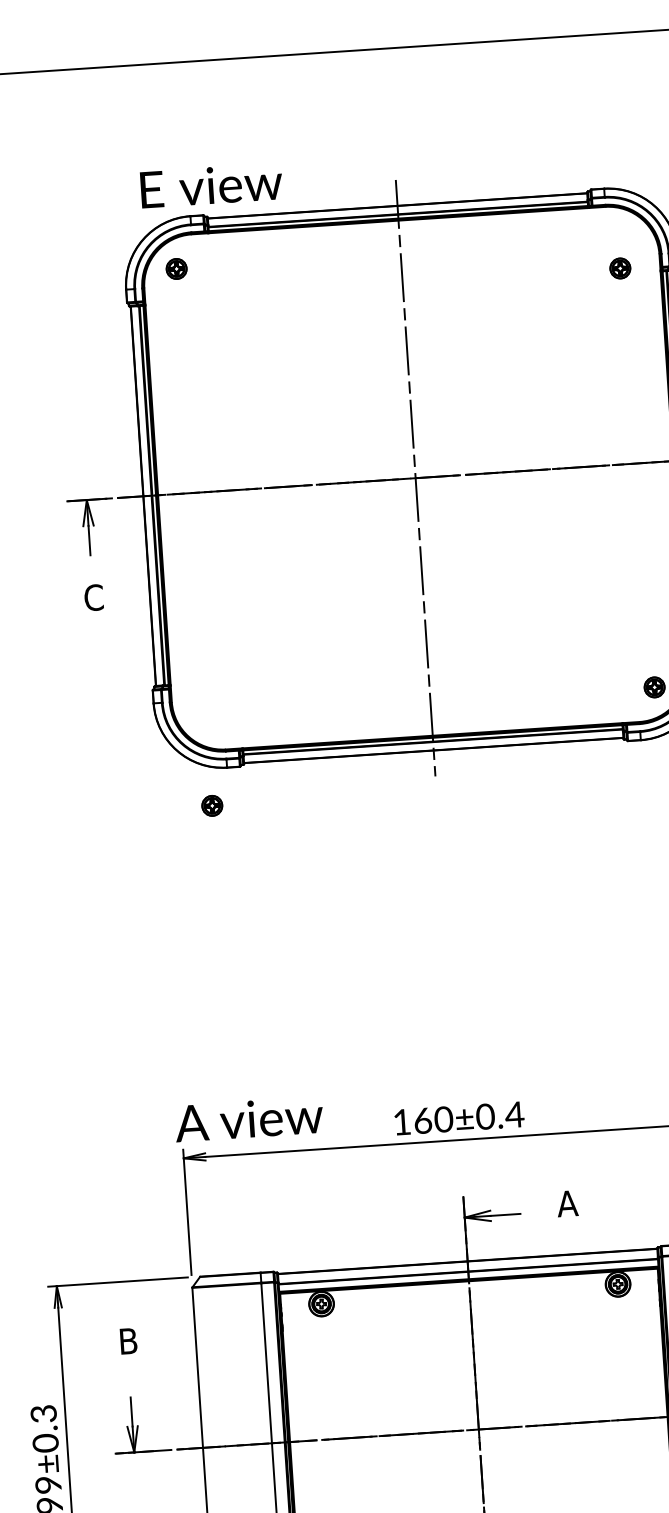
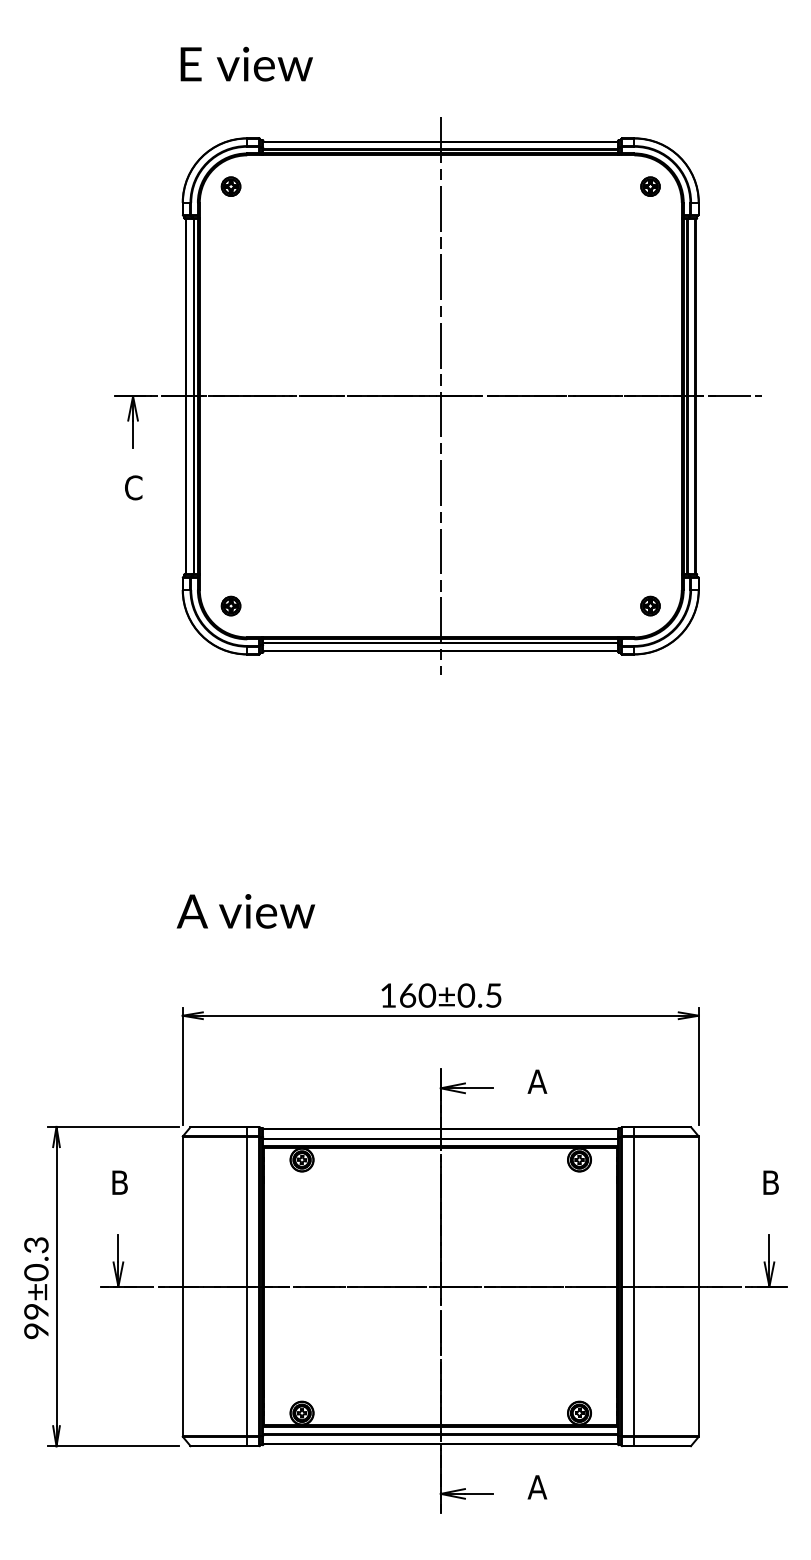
text: (211, 184) -> (246, 63), moved
part: (620, 268) -> (650, 186), moved
part: (211, 805) -> (230, 605), moved
text: (514, 1114) -> (493, 995), 160±0.4 -> 160±0.5
text: (248, 1119) -> (245, 911), moved

